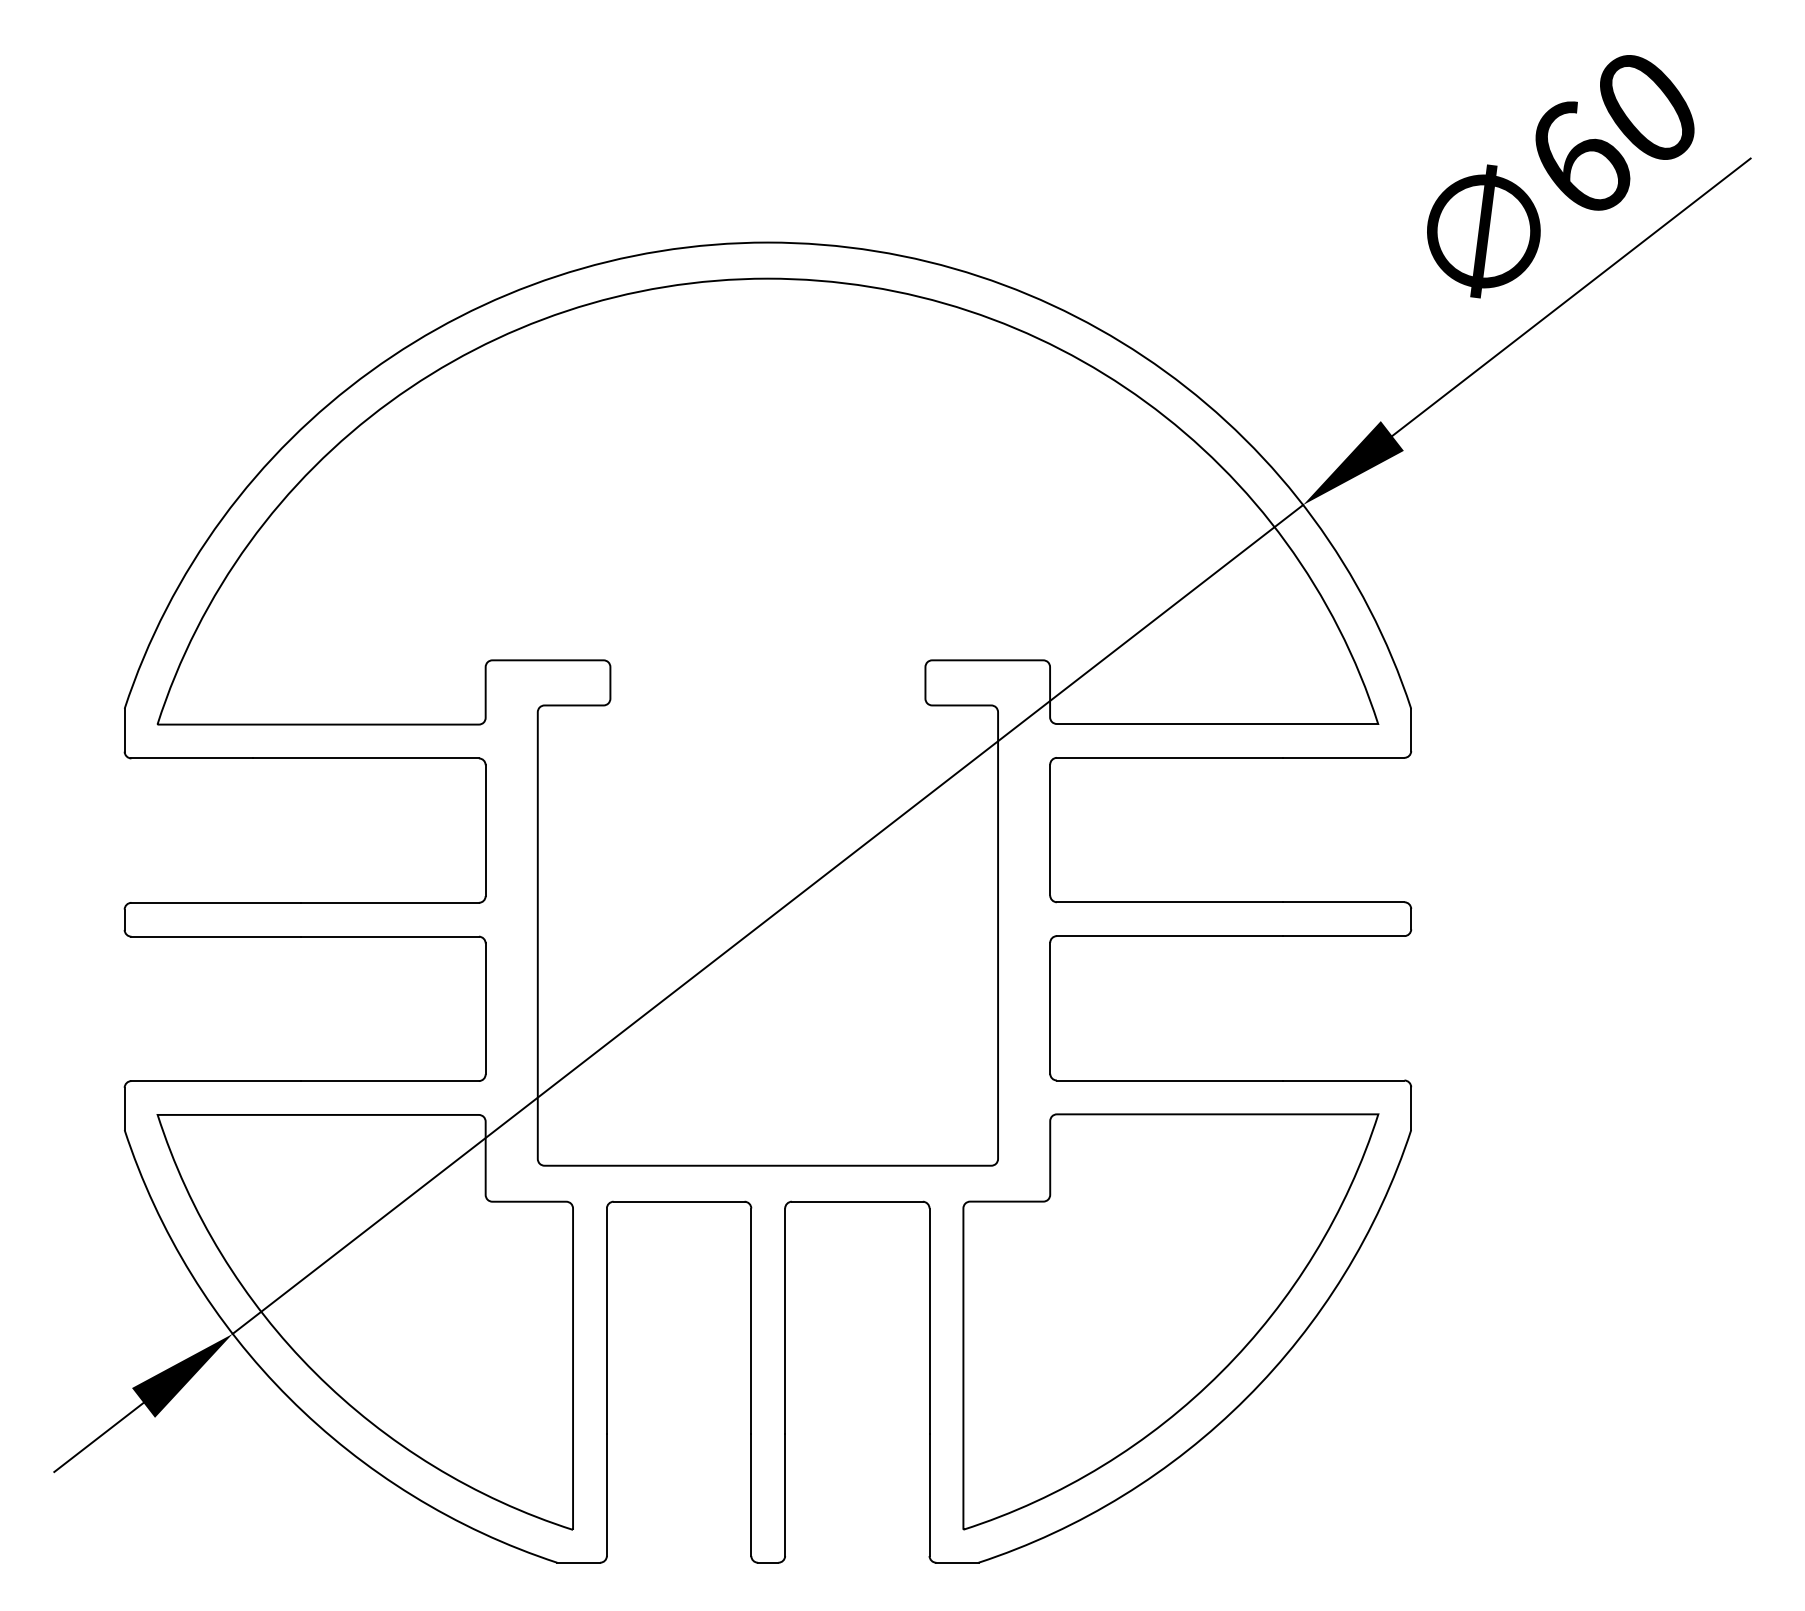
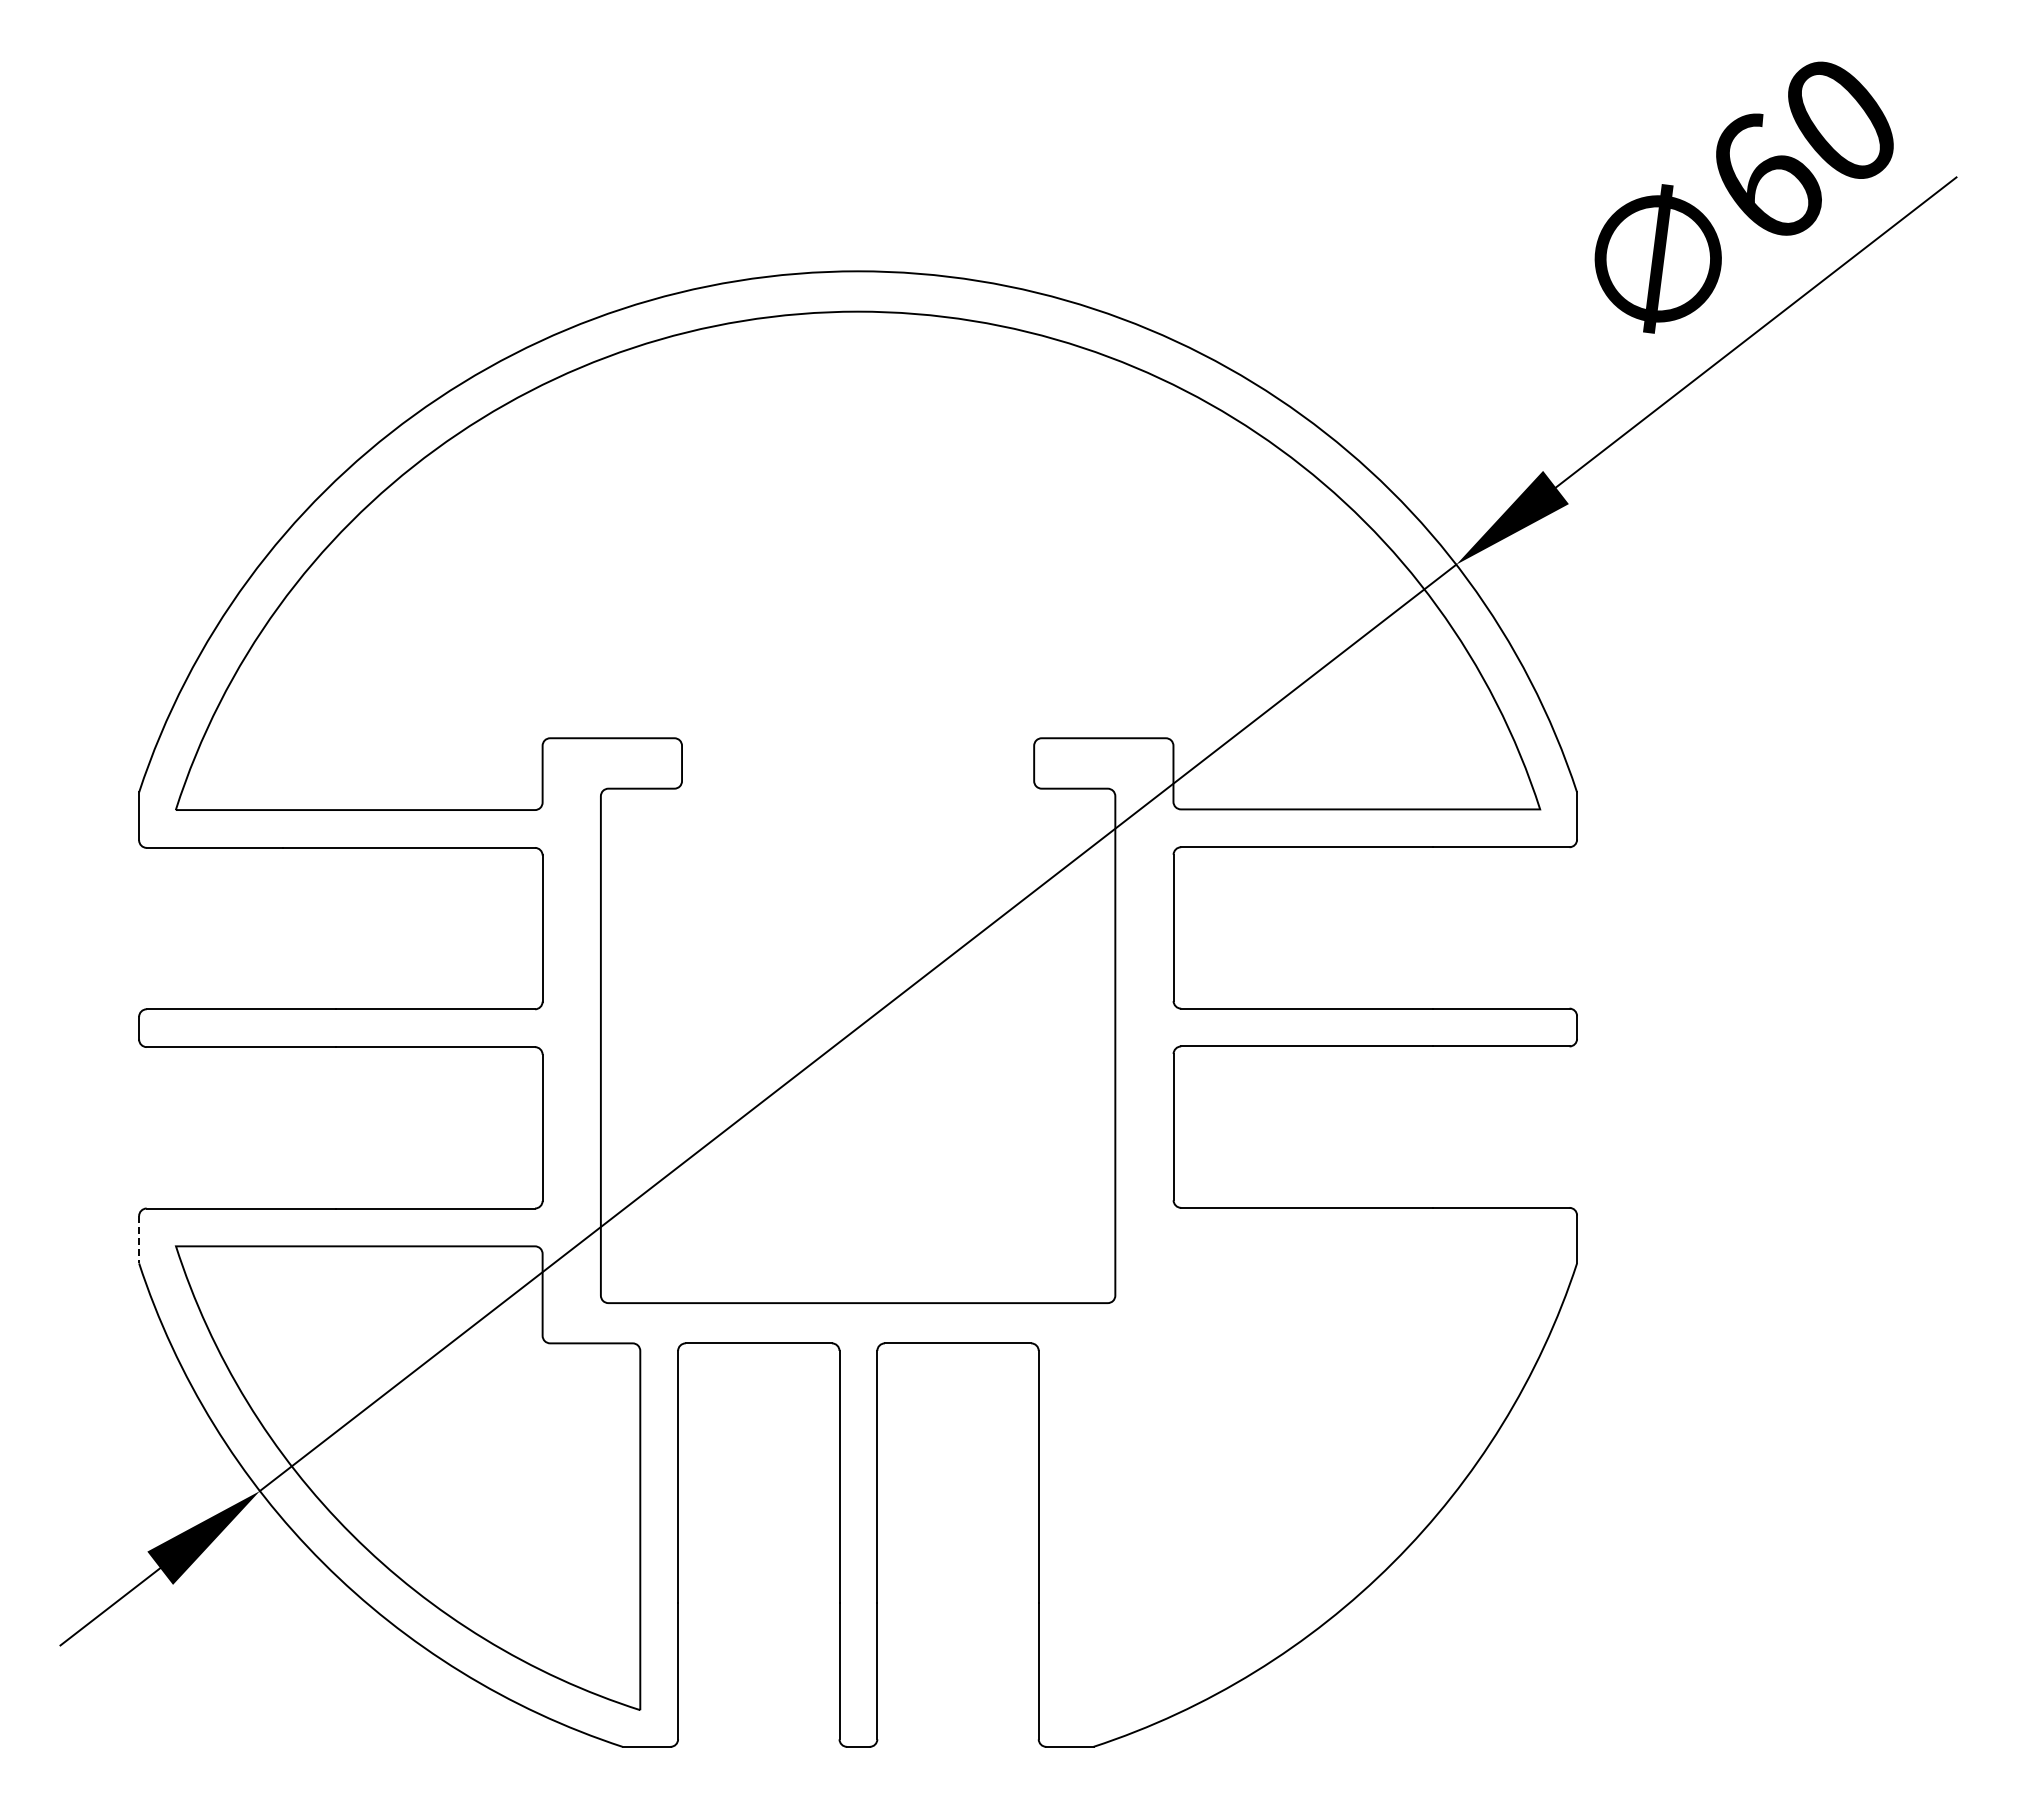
line: (125, 1108) -> (139, 1239), solid -> dashed
part: (1170, 1321) -> (1308, 1477), removed

